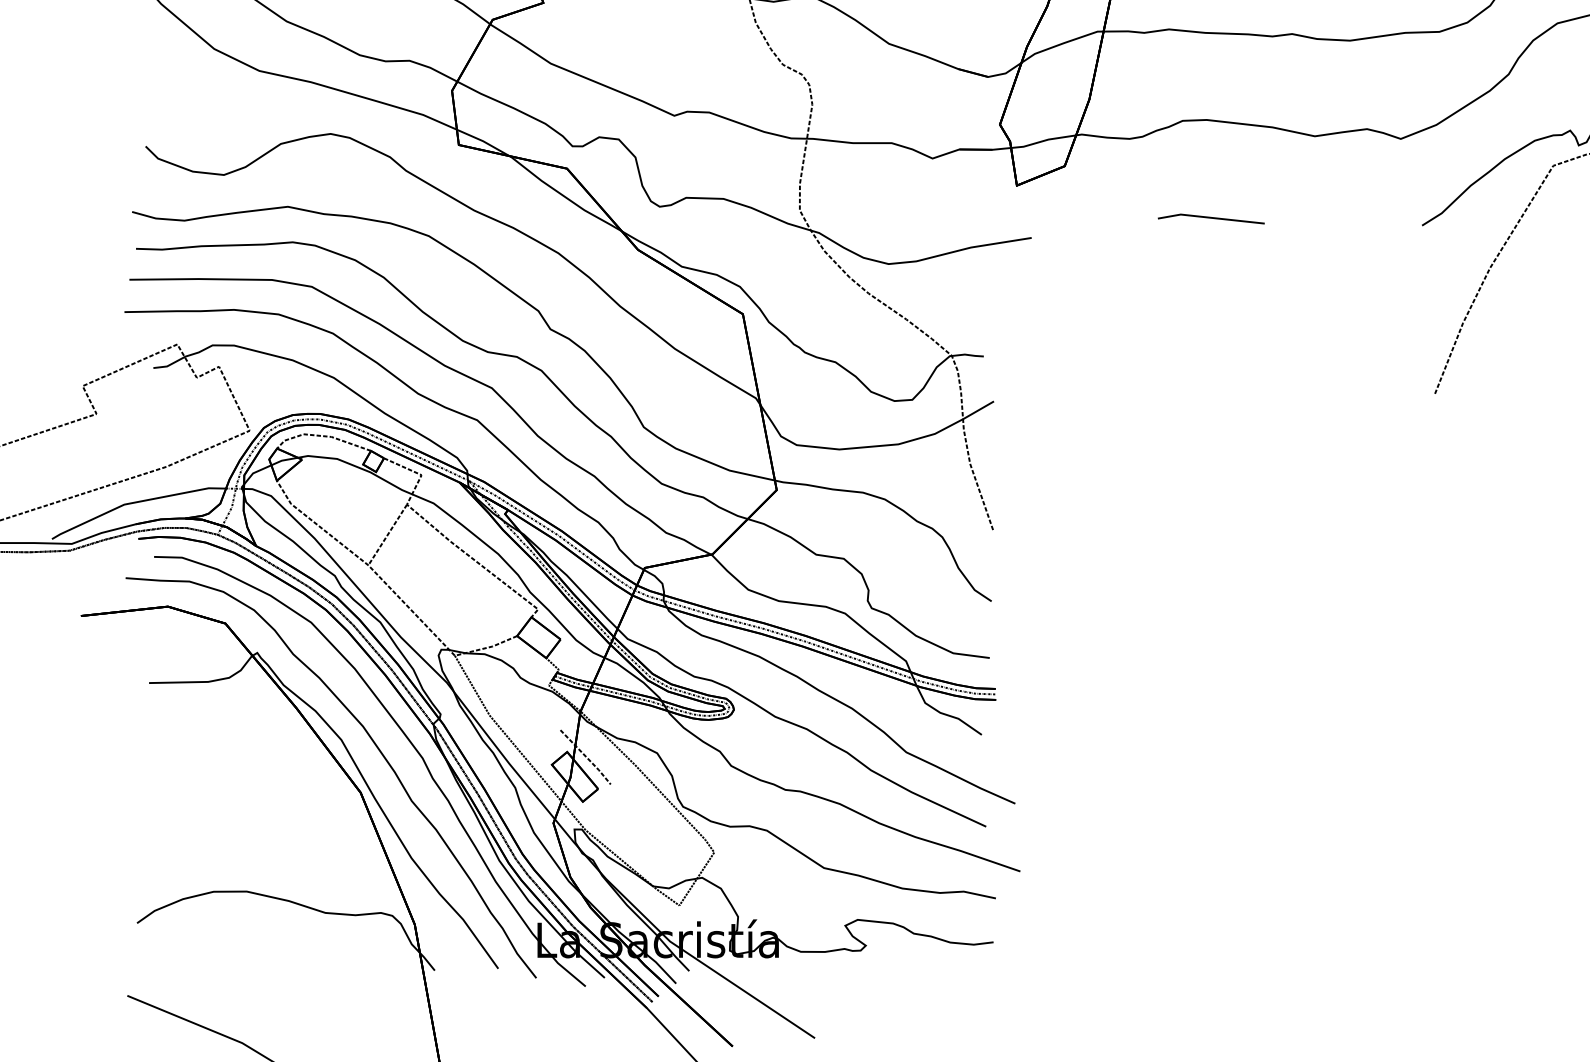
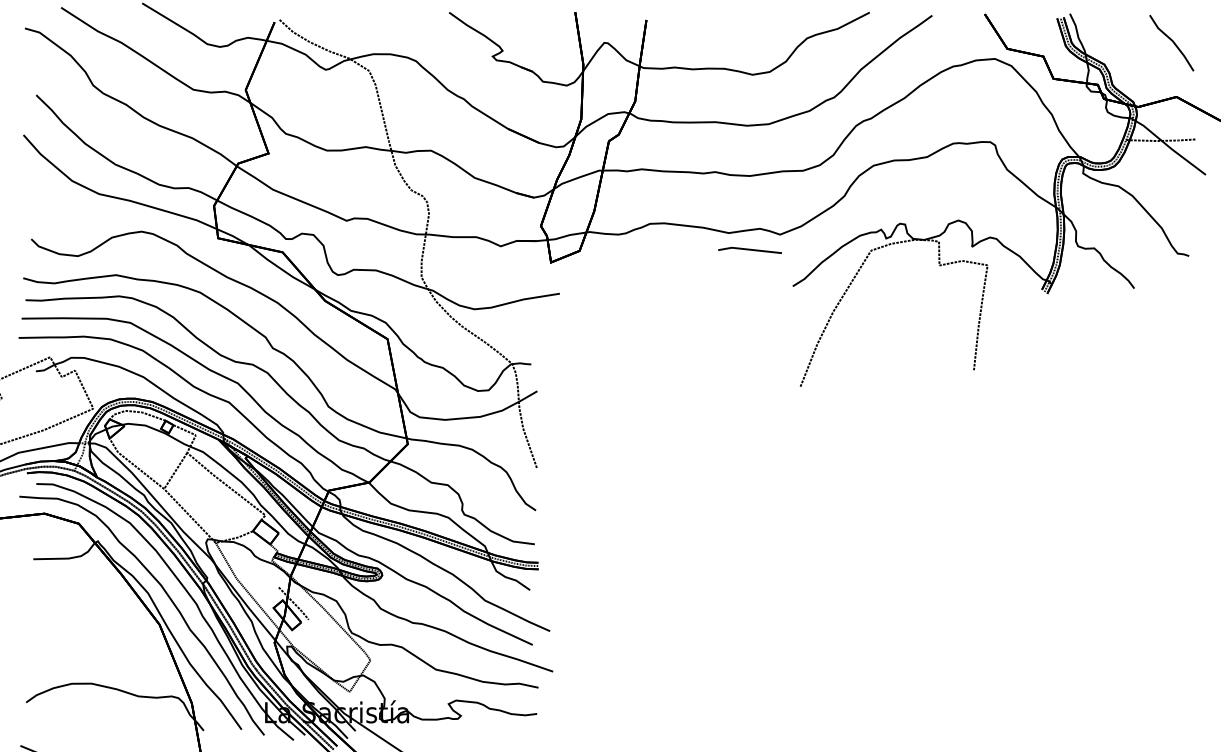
line: (1210, 217) -> (749, 249), moved

